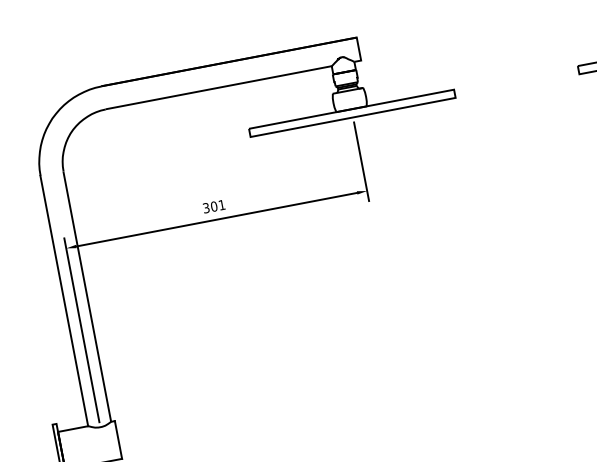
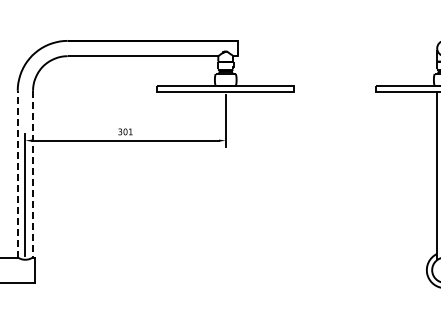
line: (86, 297) -> (32, 174), solid -> dashed
line: (63, 299) -> (17, 173), solid -> dashed

